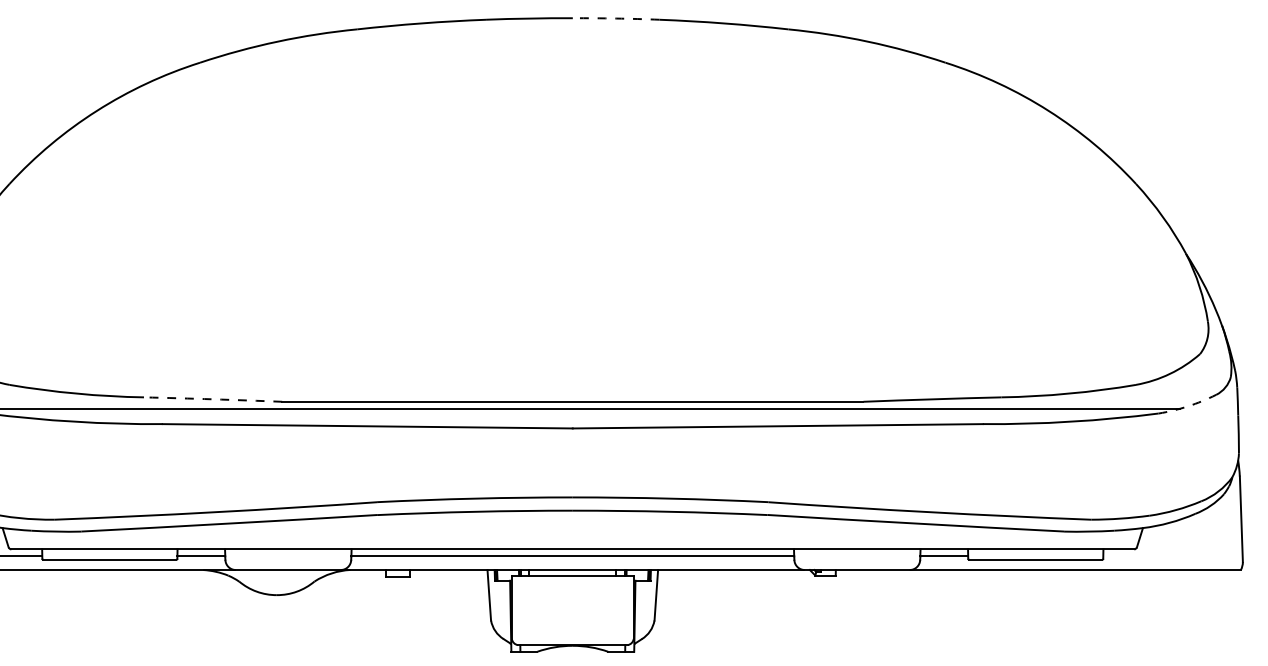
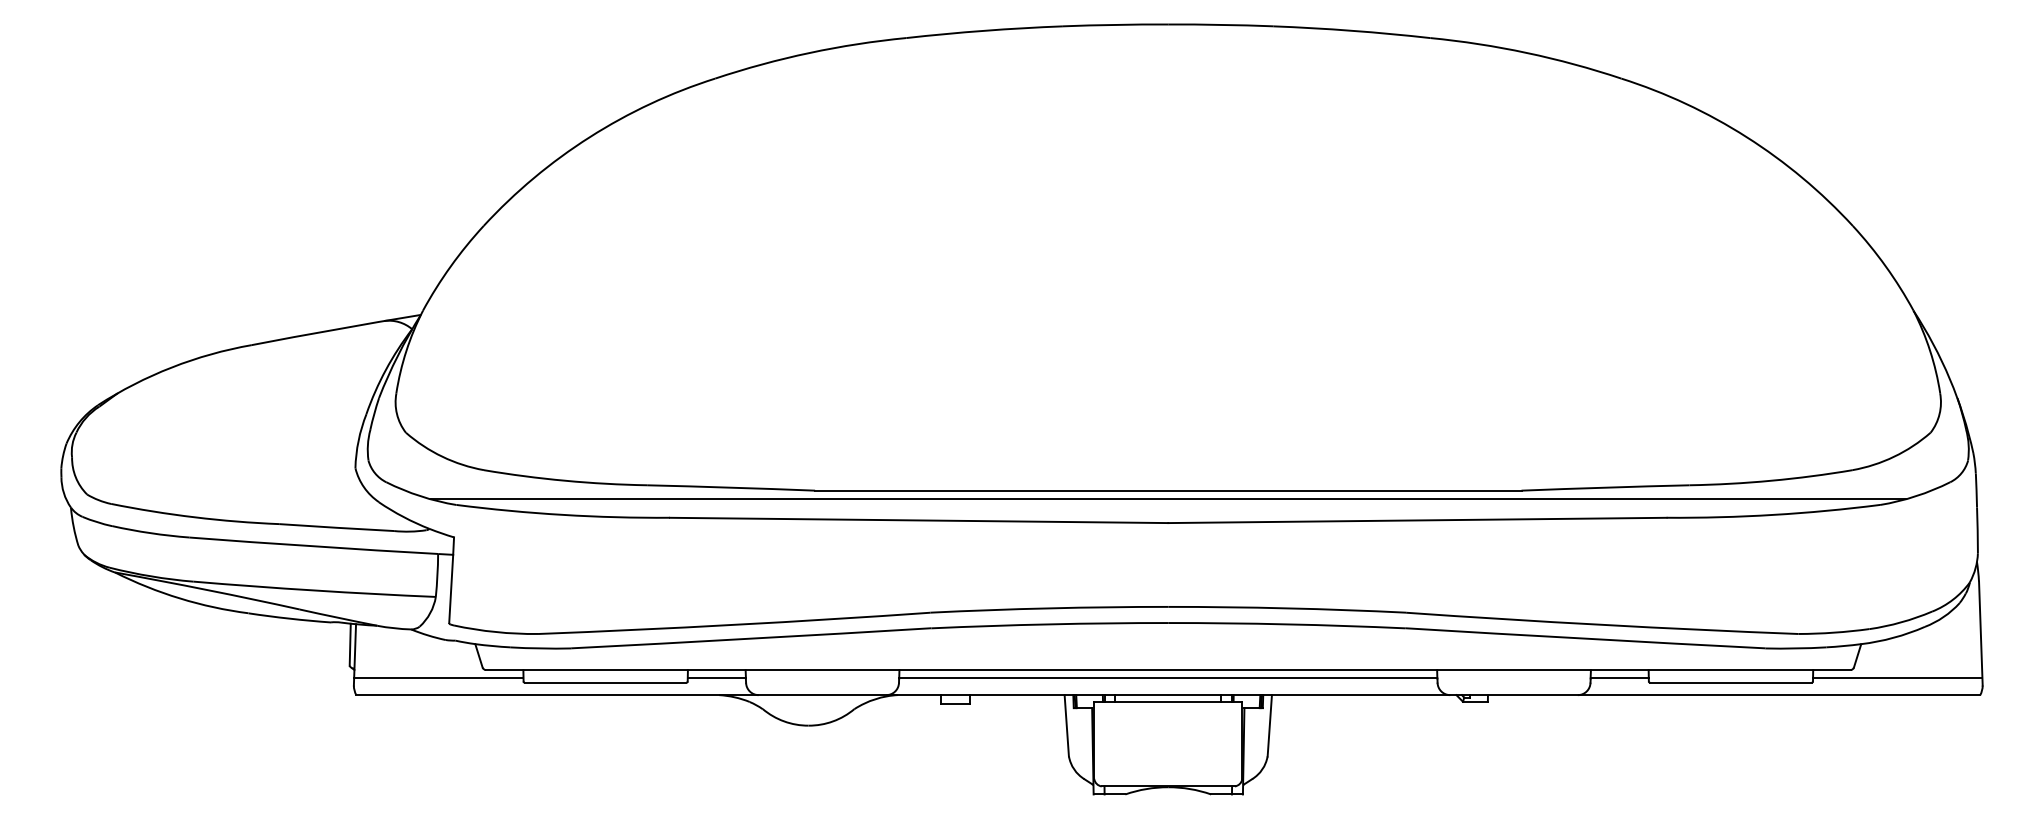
arc: (615, 18) -> (1220, 24), dashed -> solid
arc: (213, 399) -> (731, 487), dashed -> solid
arc: (1188, 406) -> (1916, 496), dashed -> solid
line: (1172, 556) -> (1897, 678), added

